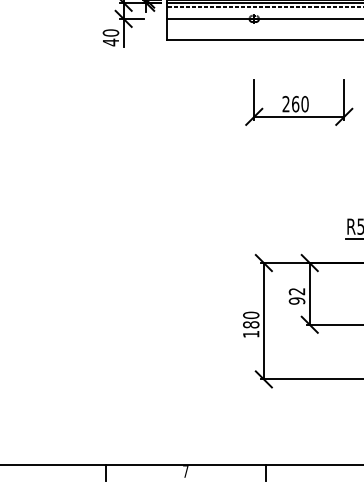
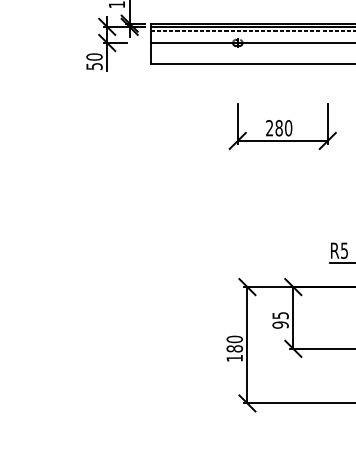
text: (111, 42) -> (95, 66), 40 -> 50
text: (295, 104) -> (279, 128), 260 -> 280
text: (296, 291) -> (280, 315), 92 -> 95

